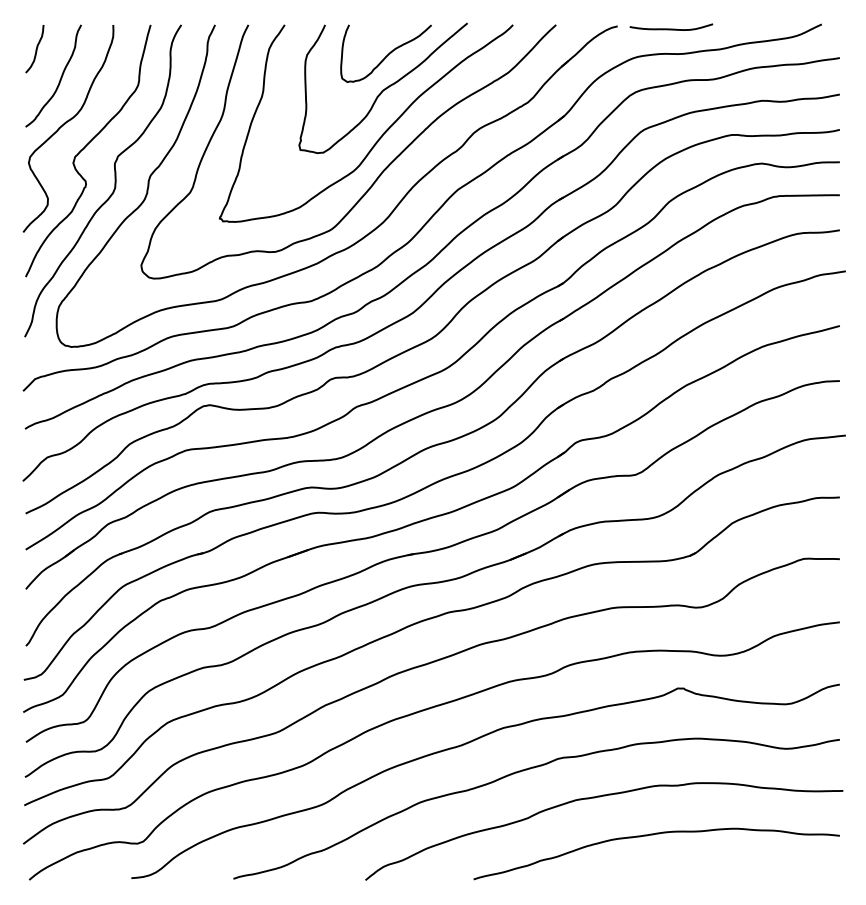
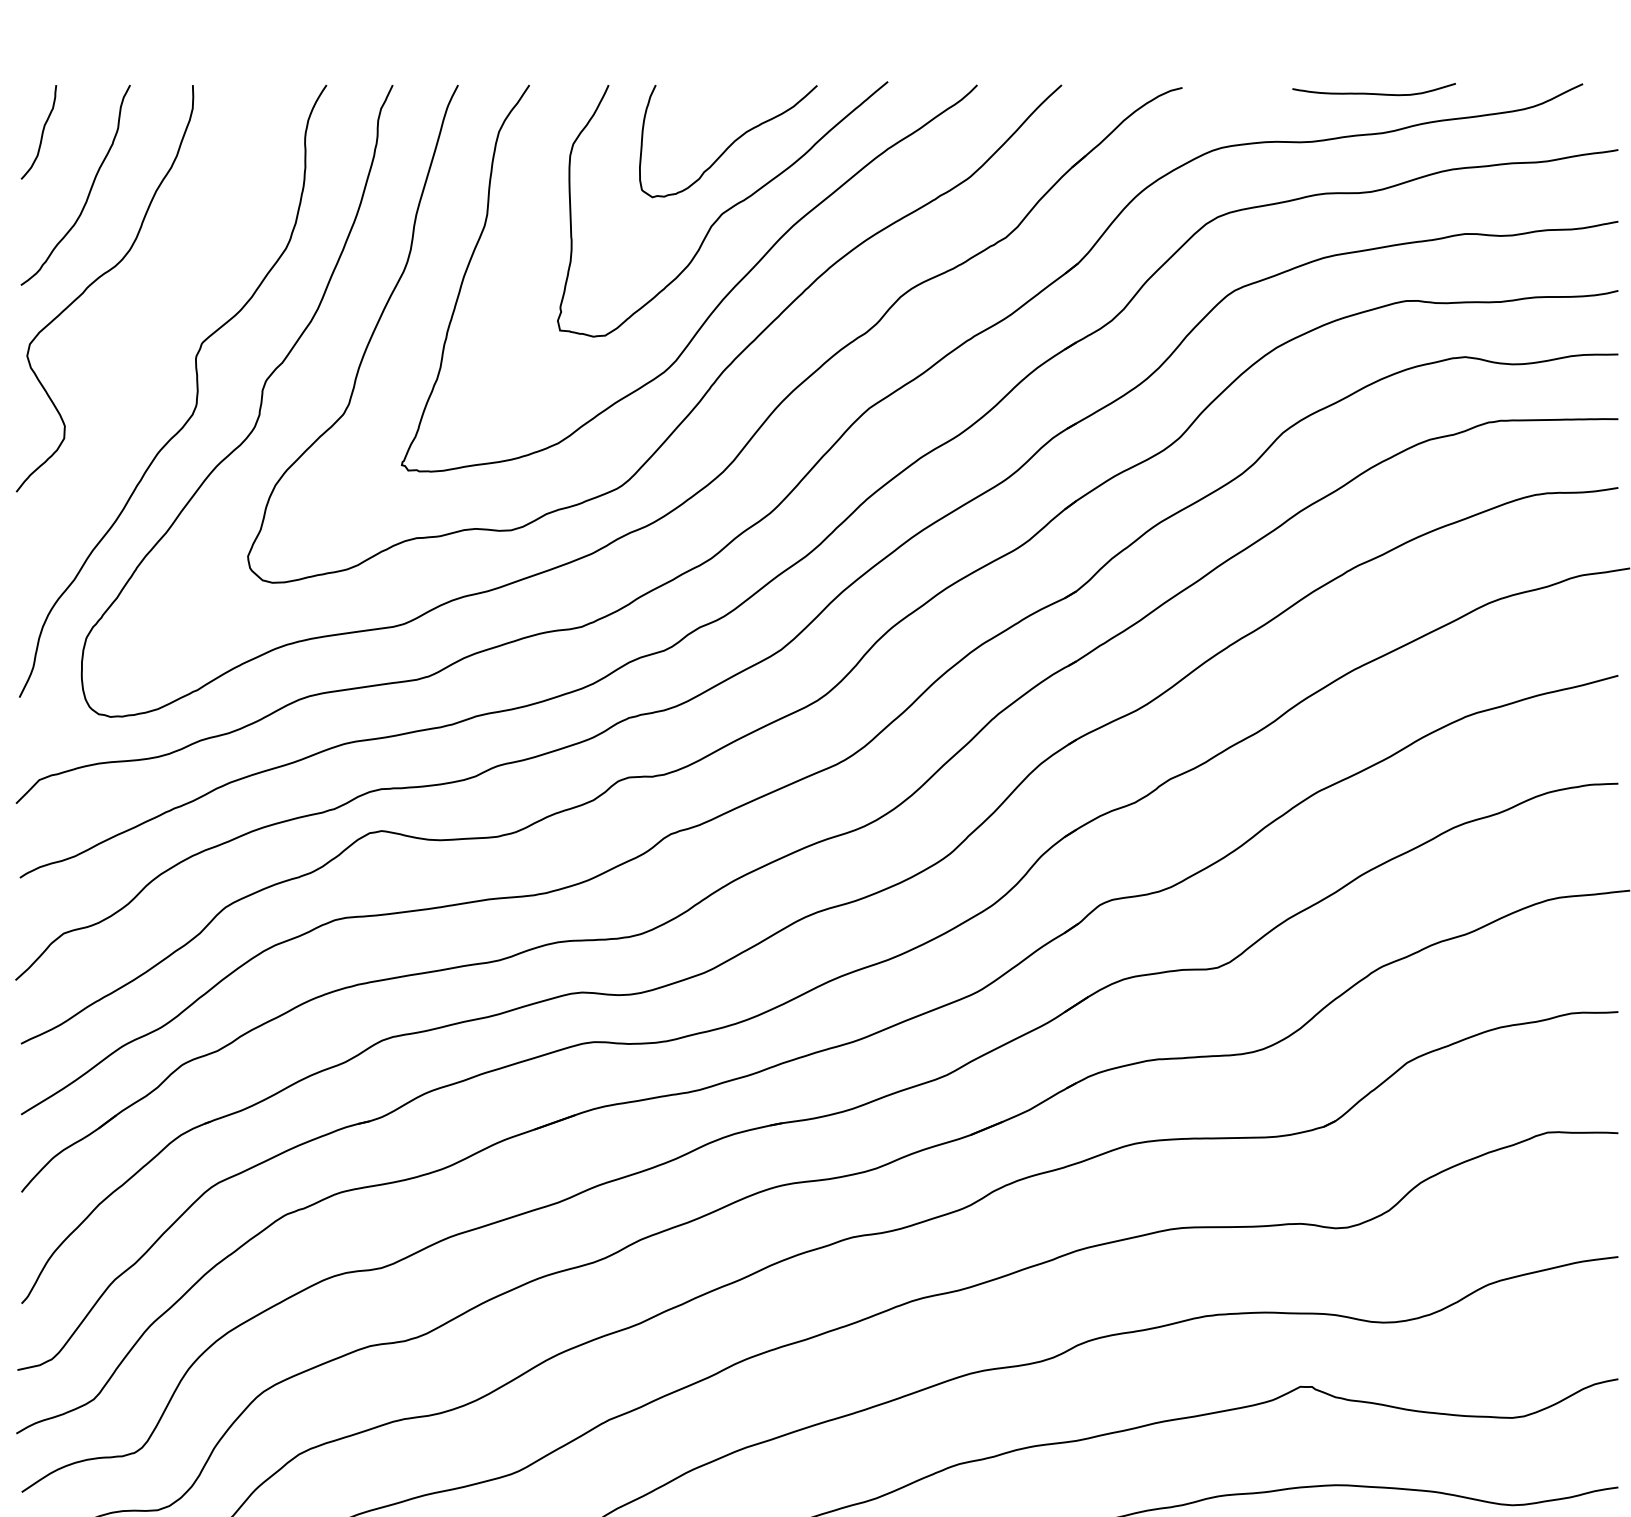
curve: (671, 28) -> (1374, 92), moved
curve: (85, 148) -> (138, 327), removed

